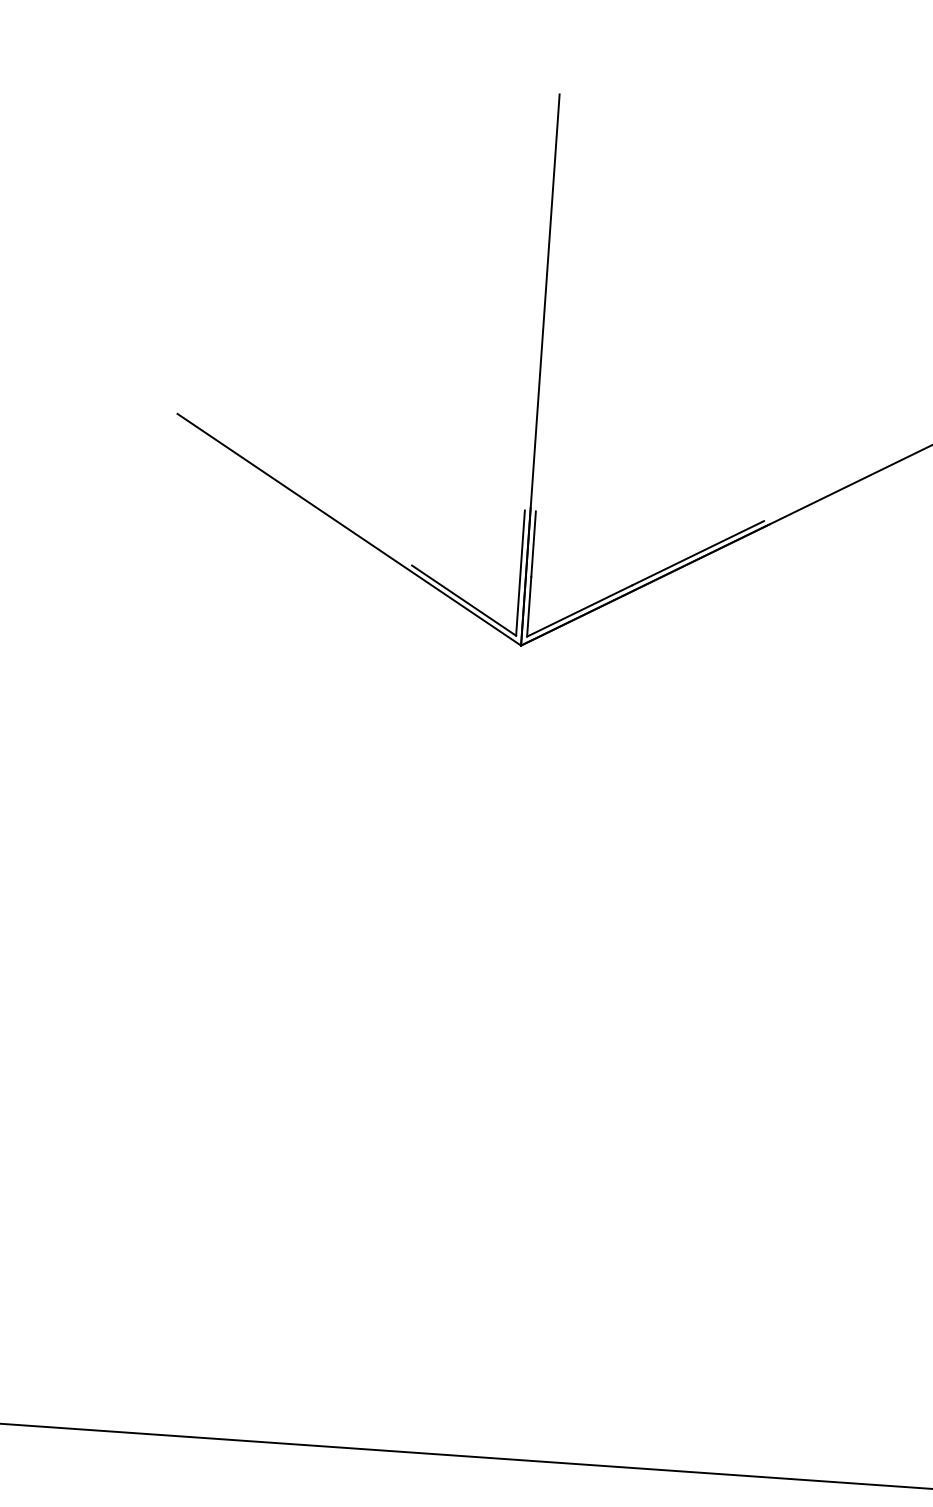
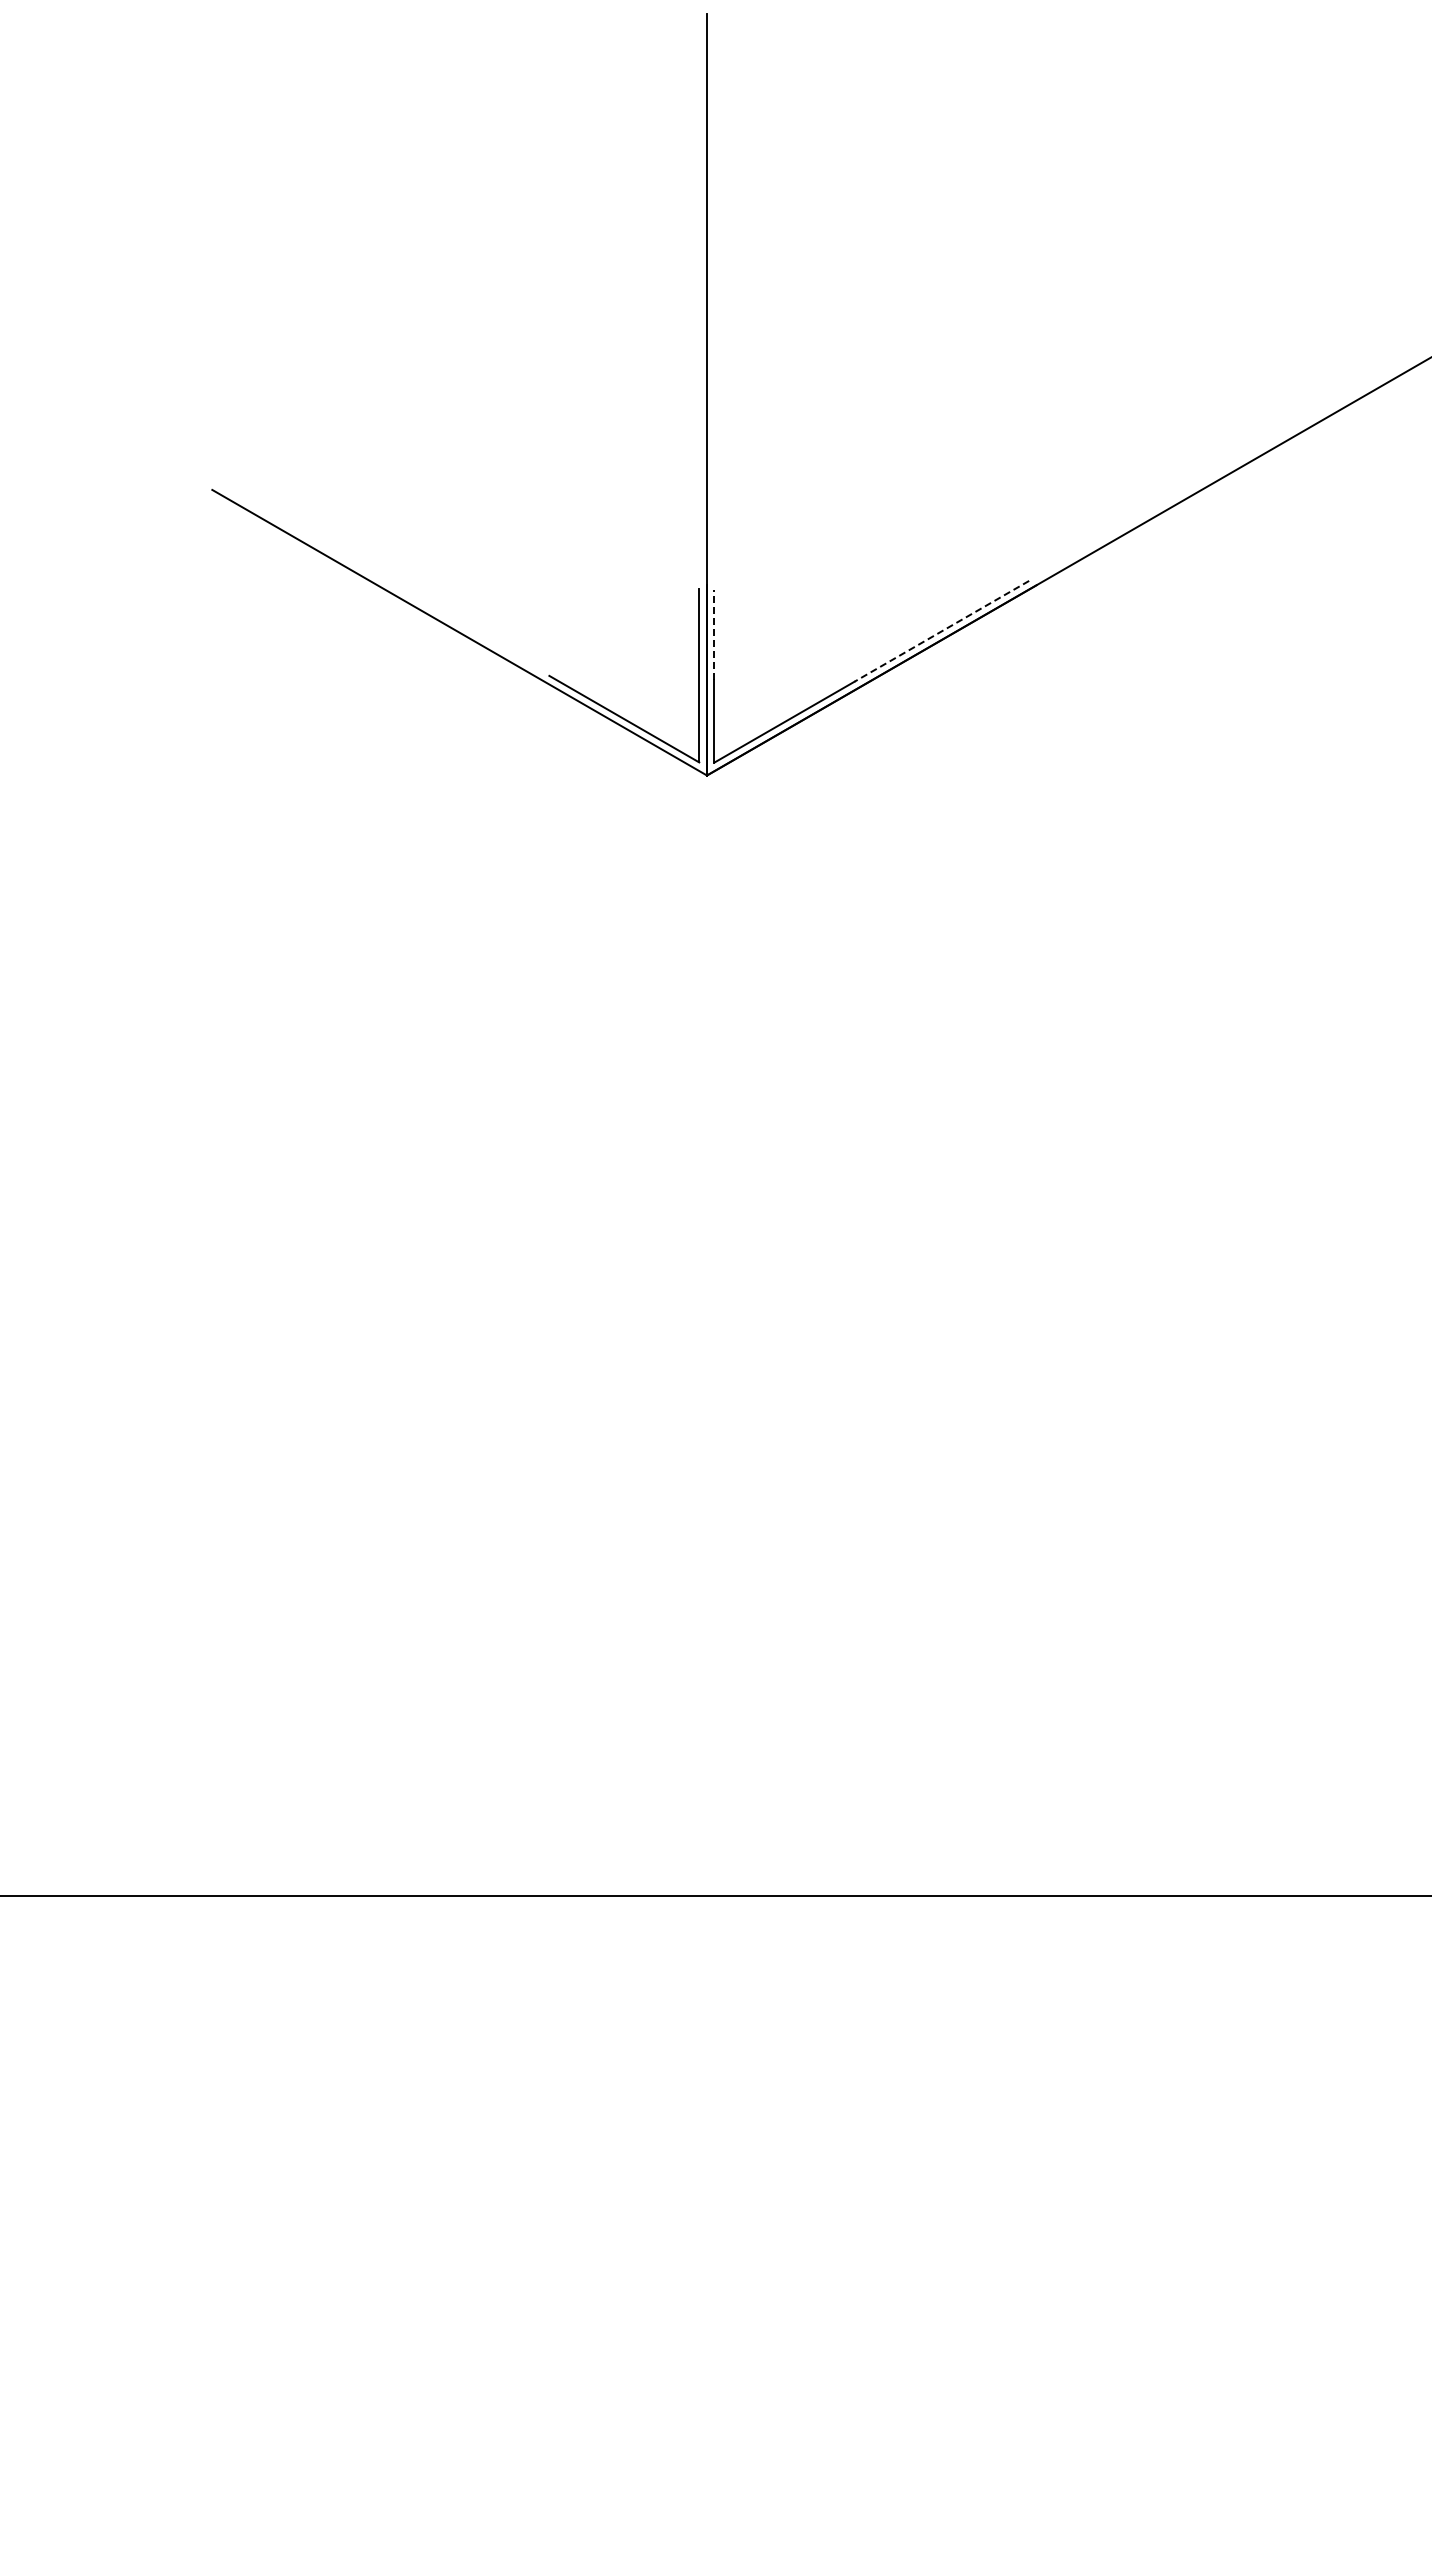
line: (533, 543) -> (714, 634), solid -> dashed
line: (698, 553) -> (941, 631), solid -> dashed

